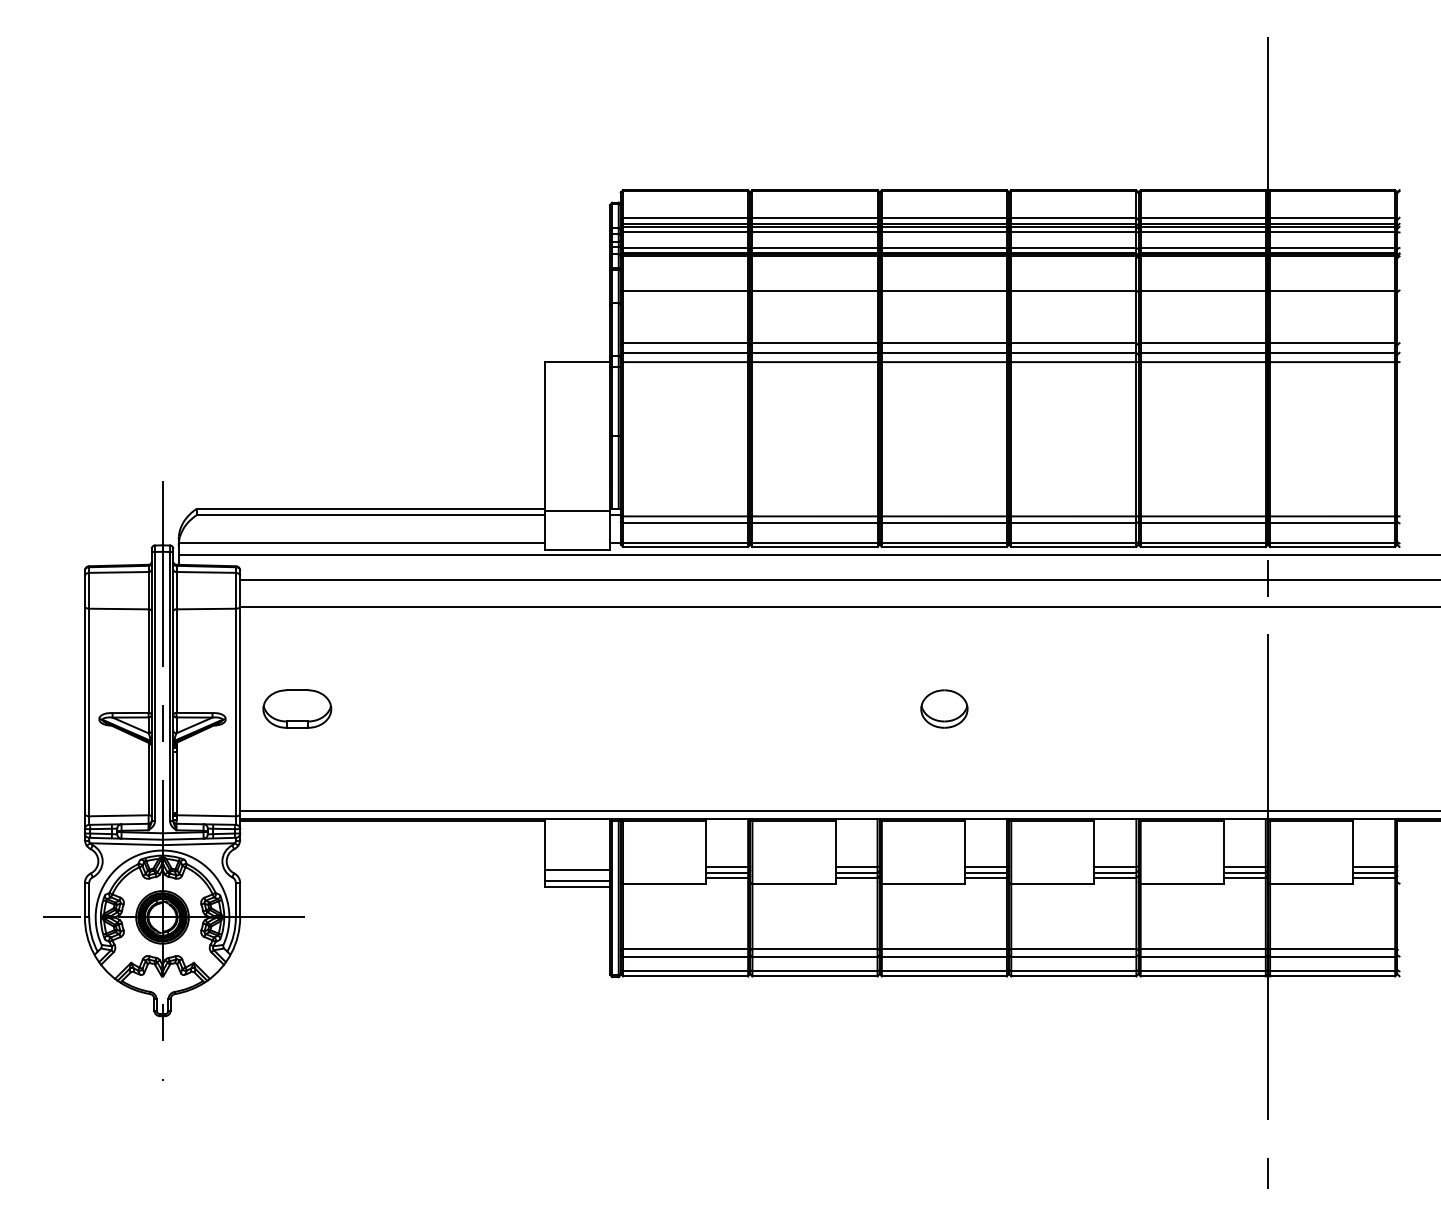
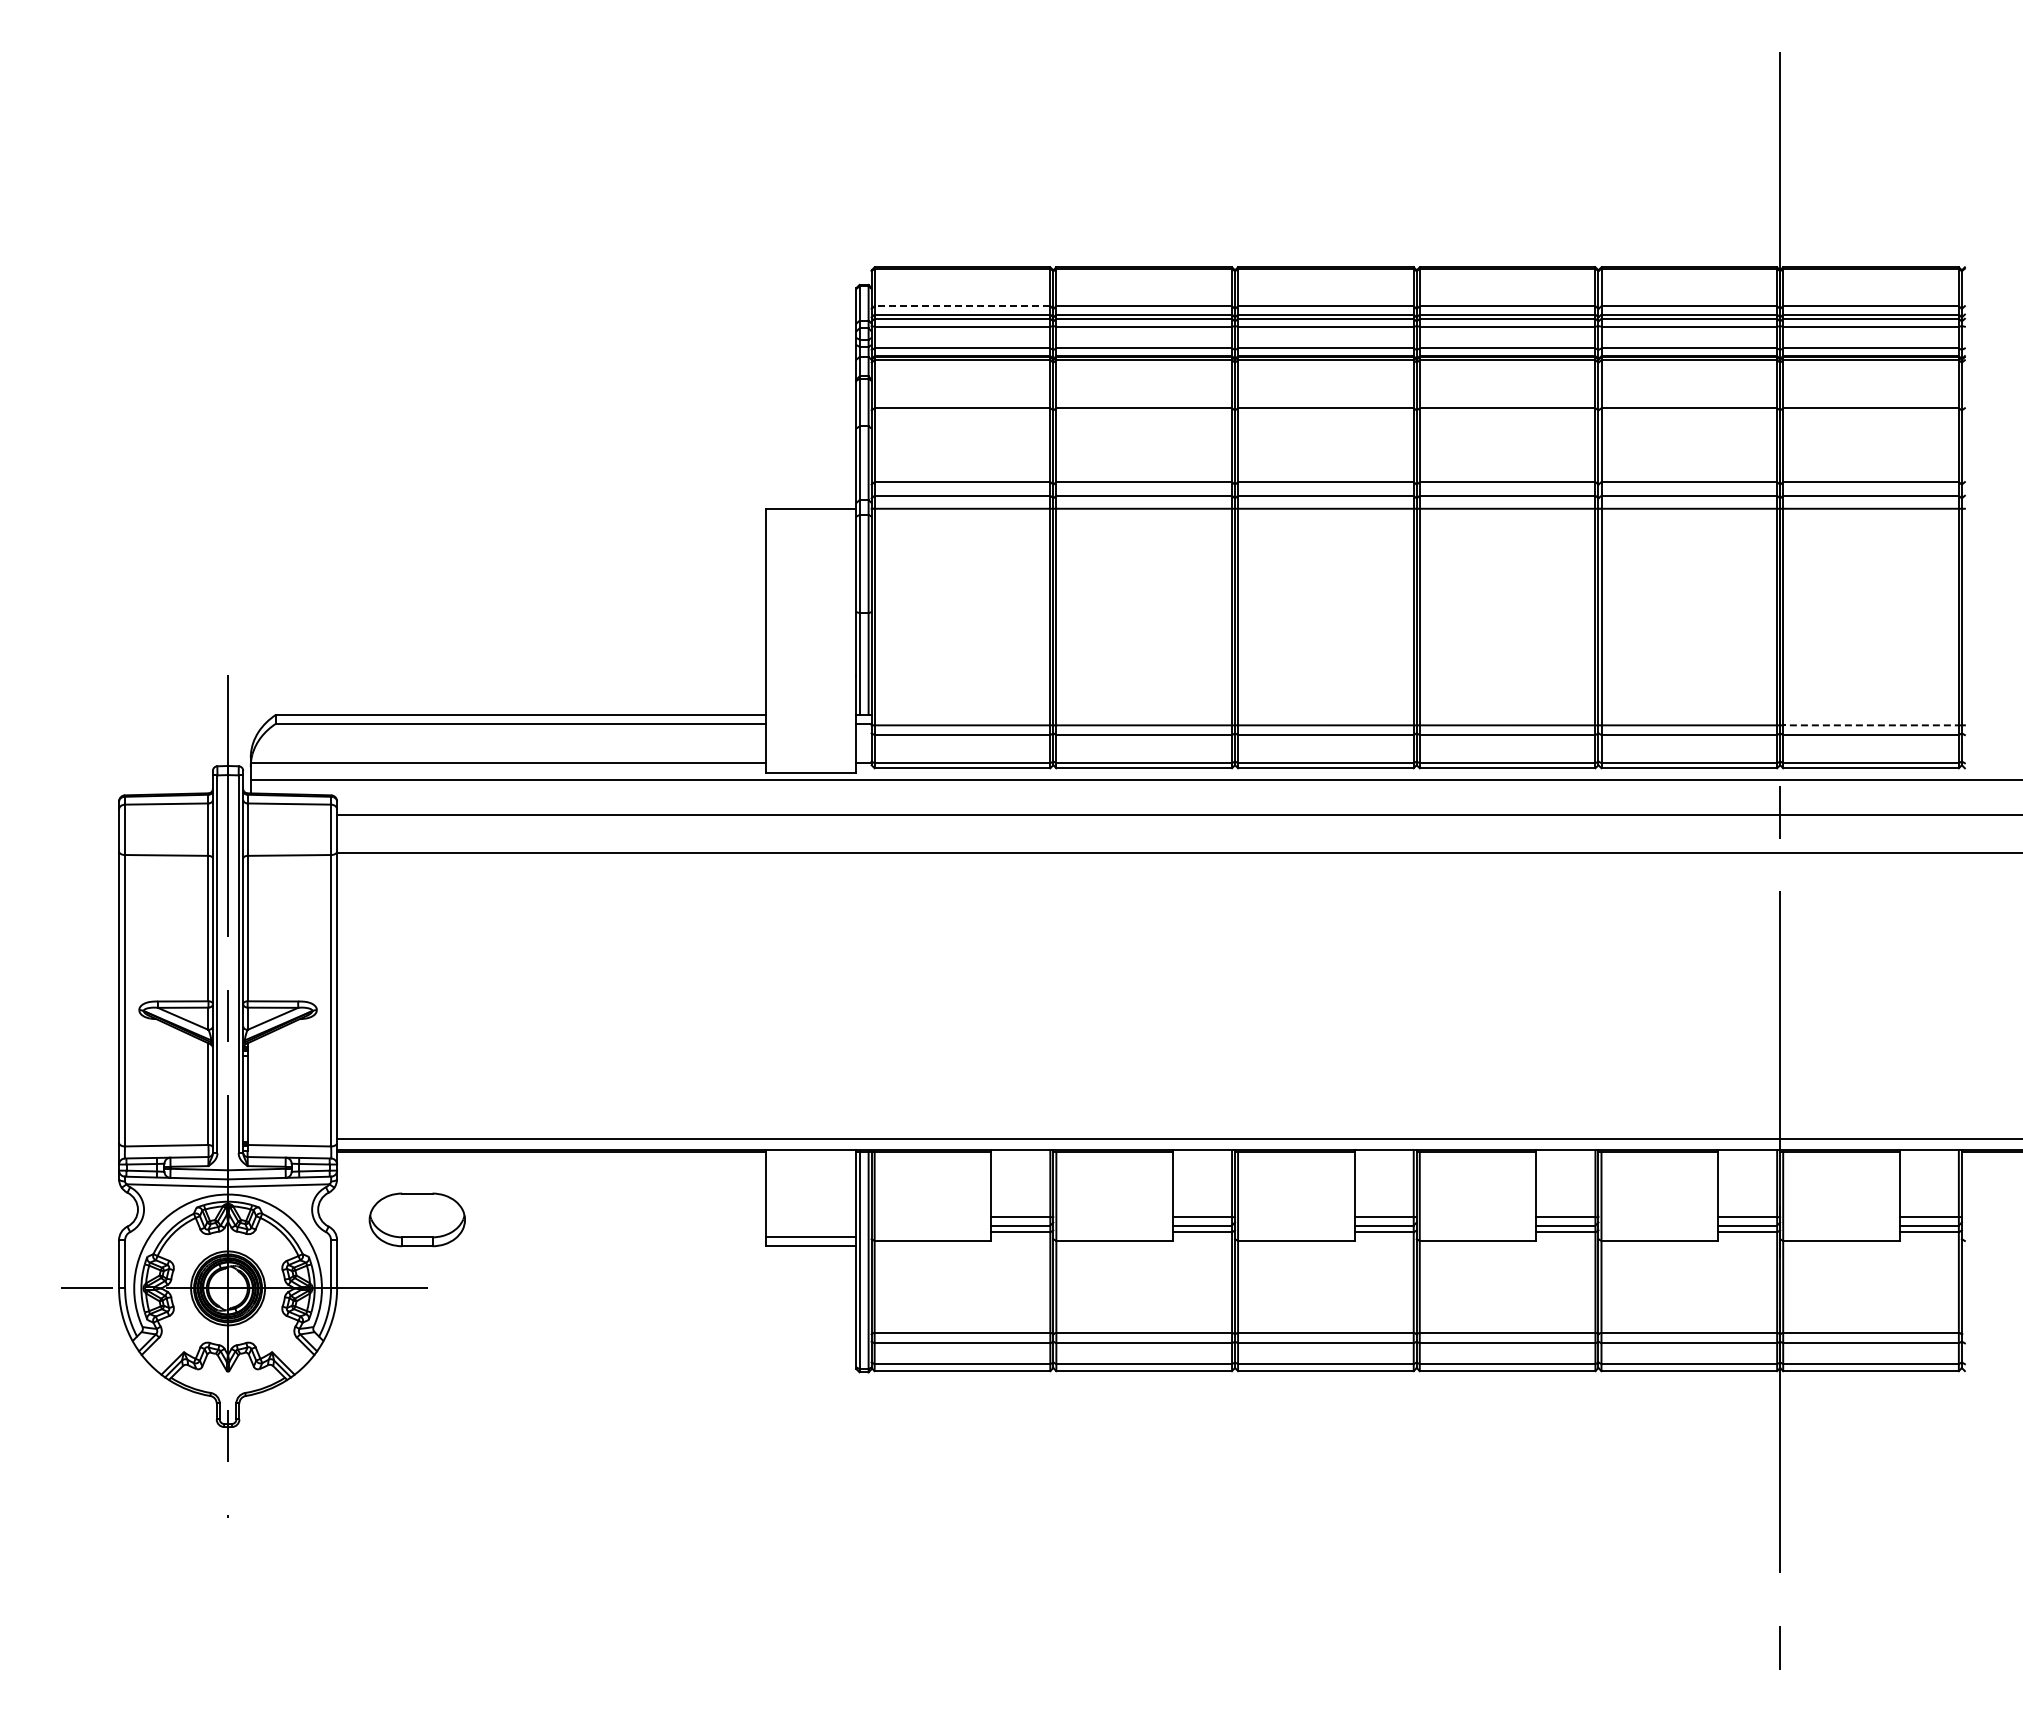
line: (685, 218) -> (962, 306), solid -> dashed
line: (577, 511) -> (810, 718), removed
line: (1333, 516) -> (1872, 725), solid -> dashed
part: (296, 708) -> (416, 1219), moved
part: (944, 708) -> (1325, 995), removed
line: (577, 869) -> (810, 1221), removed

